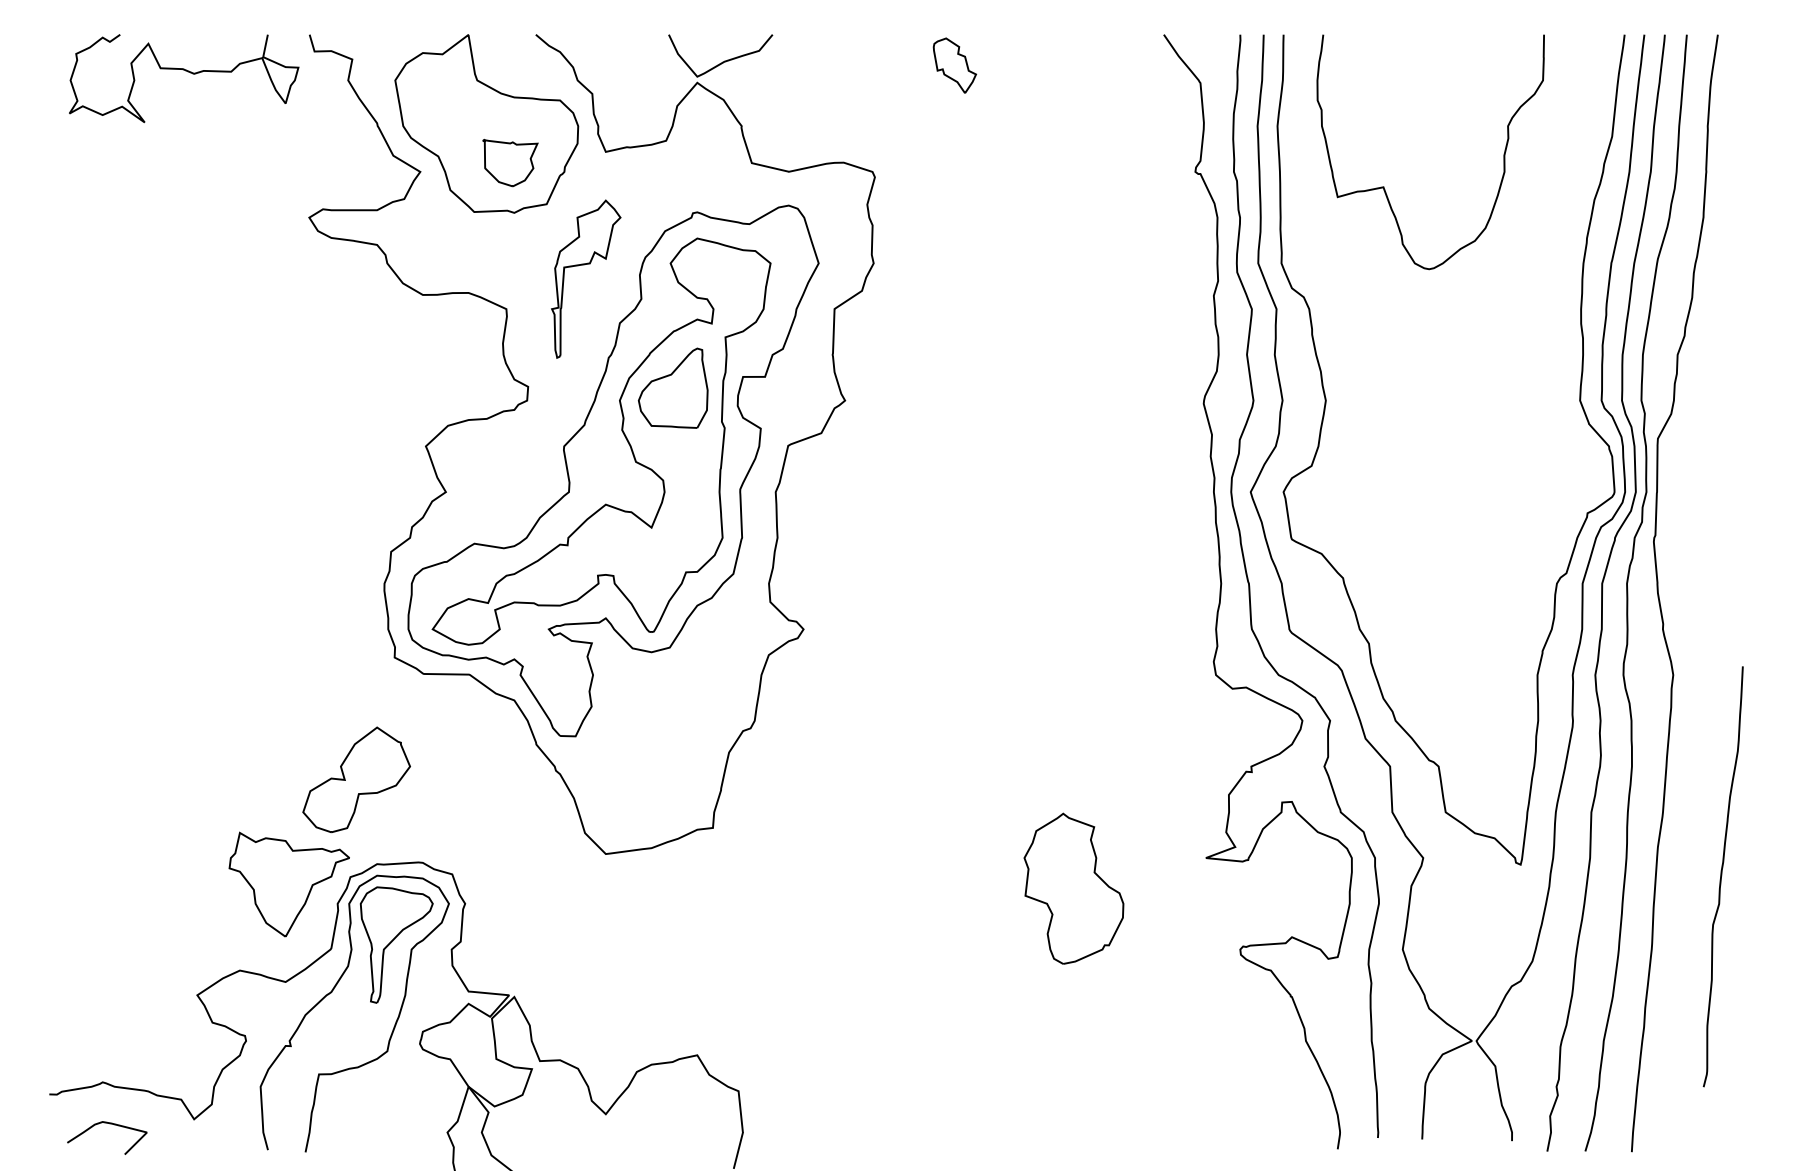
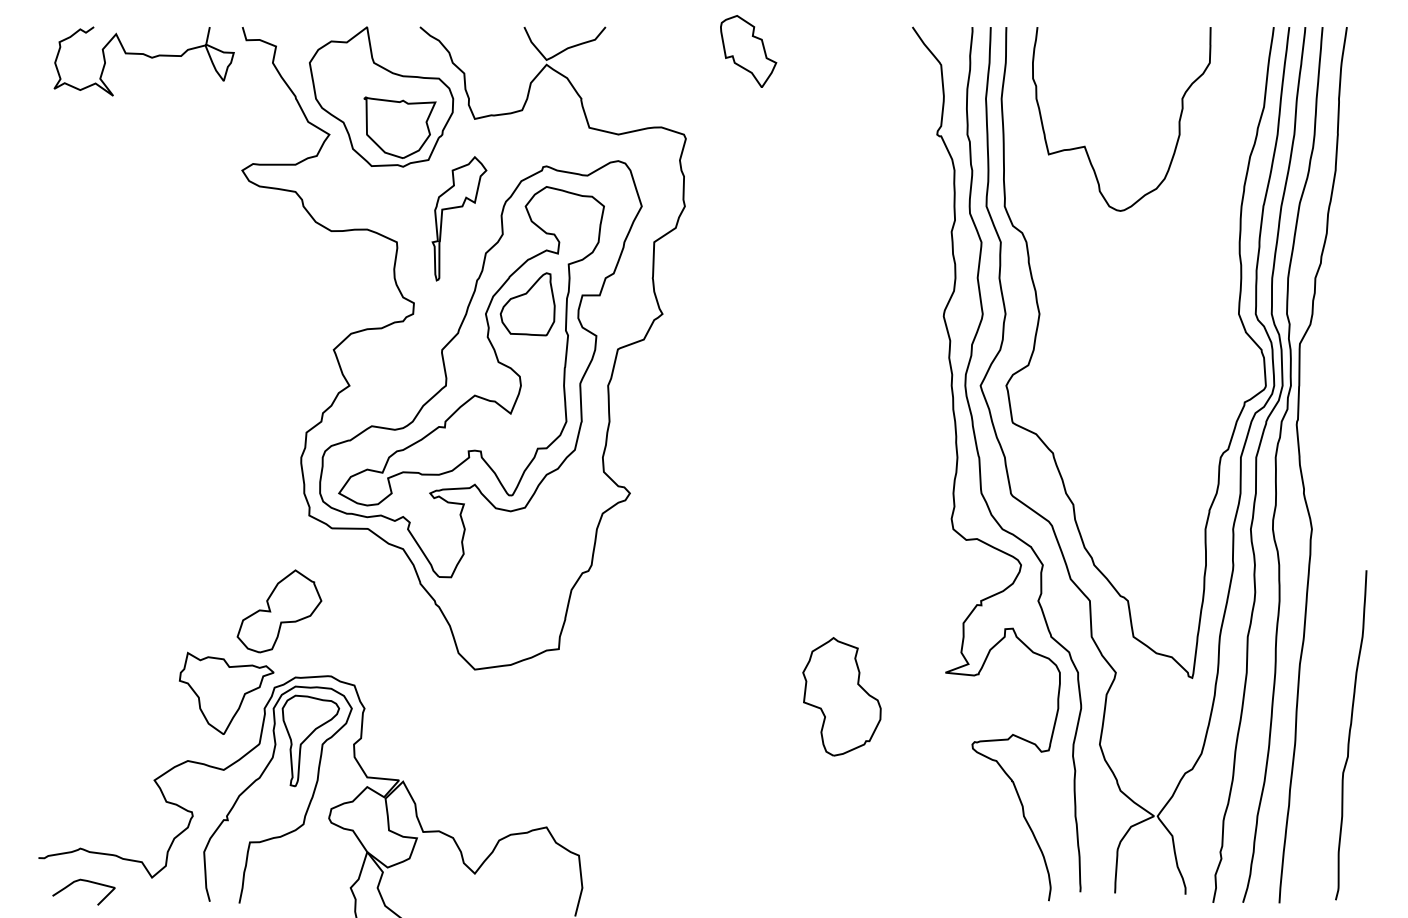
part: (954, 65) -> (748, 51), size x1.67
part: (510, 162) -> (400, 127), size x1.67
curve: (1722, 875) -> (1350, 734), moved

